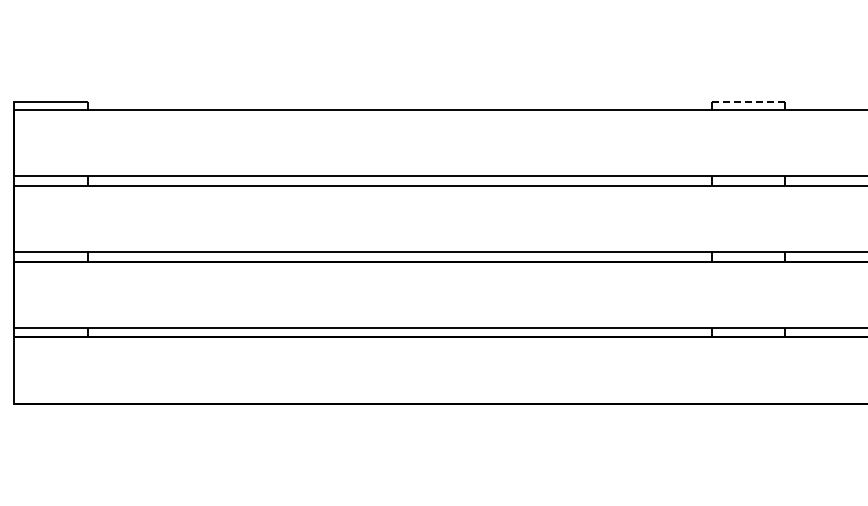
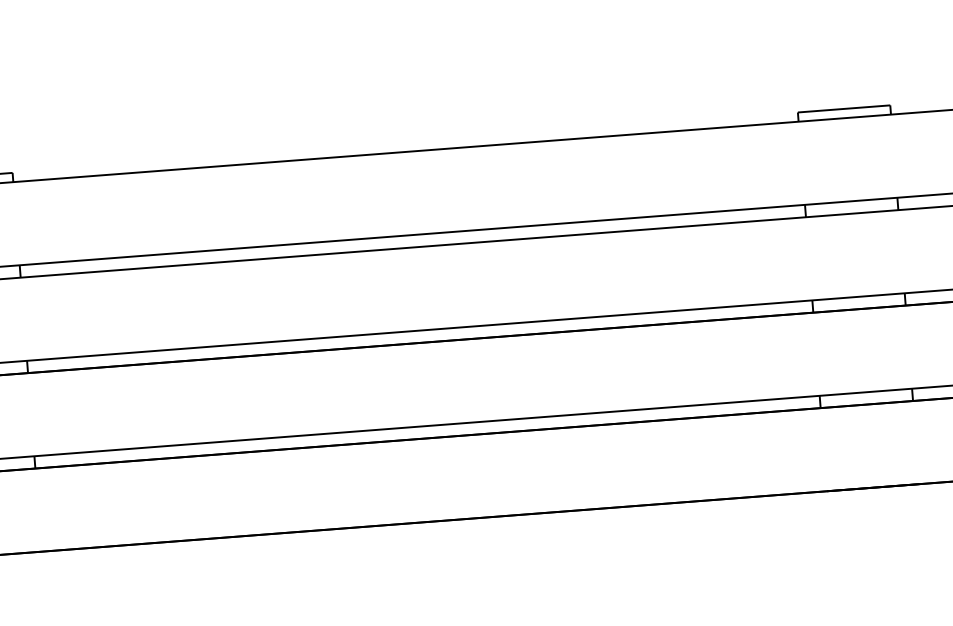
line: (748, 102) -> (844, 108), dashed -> solid

